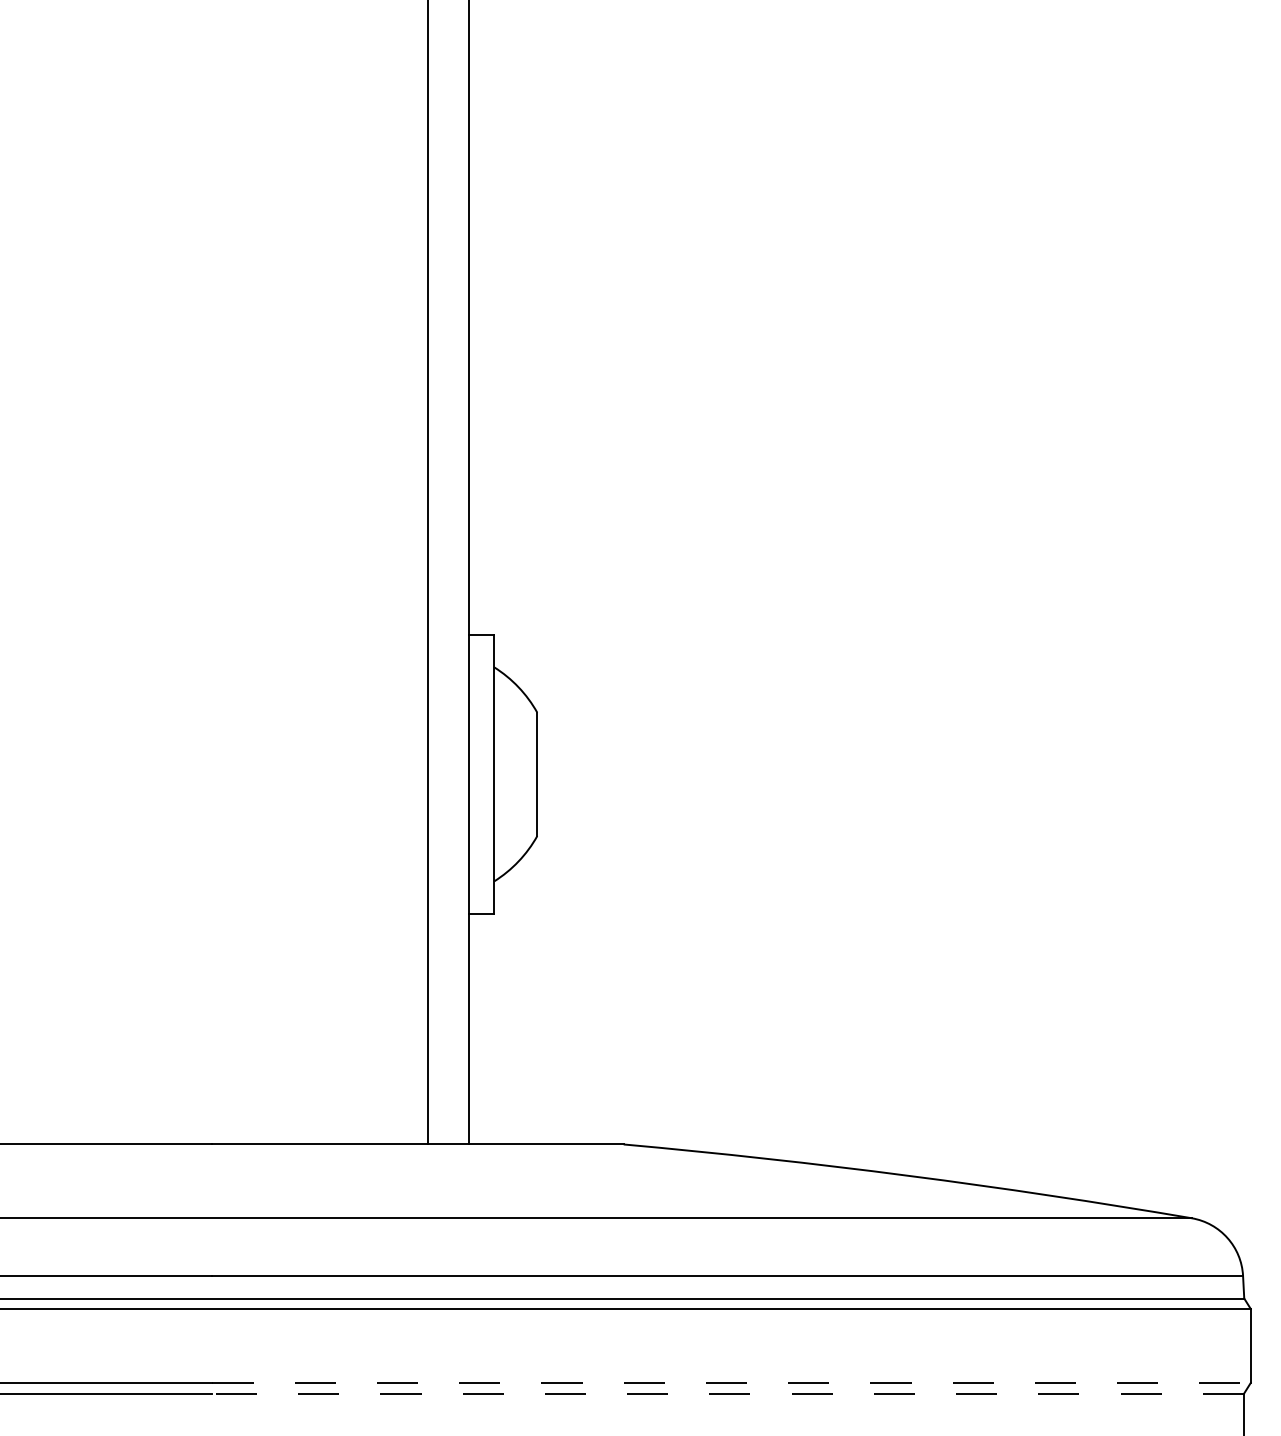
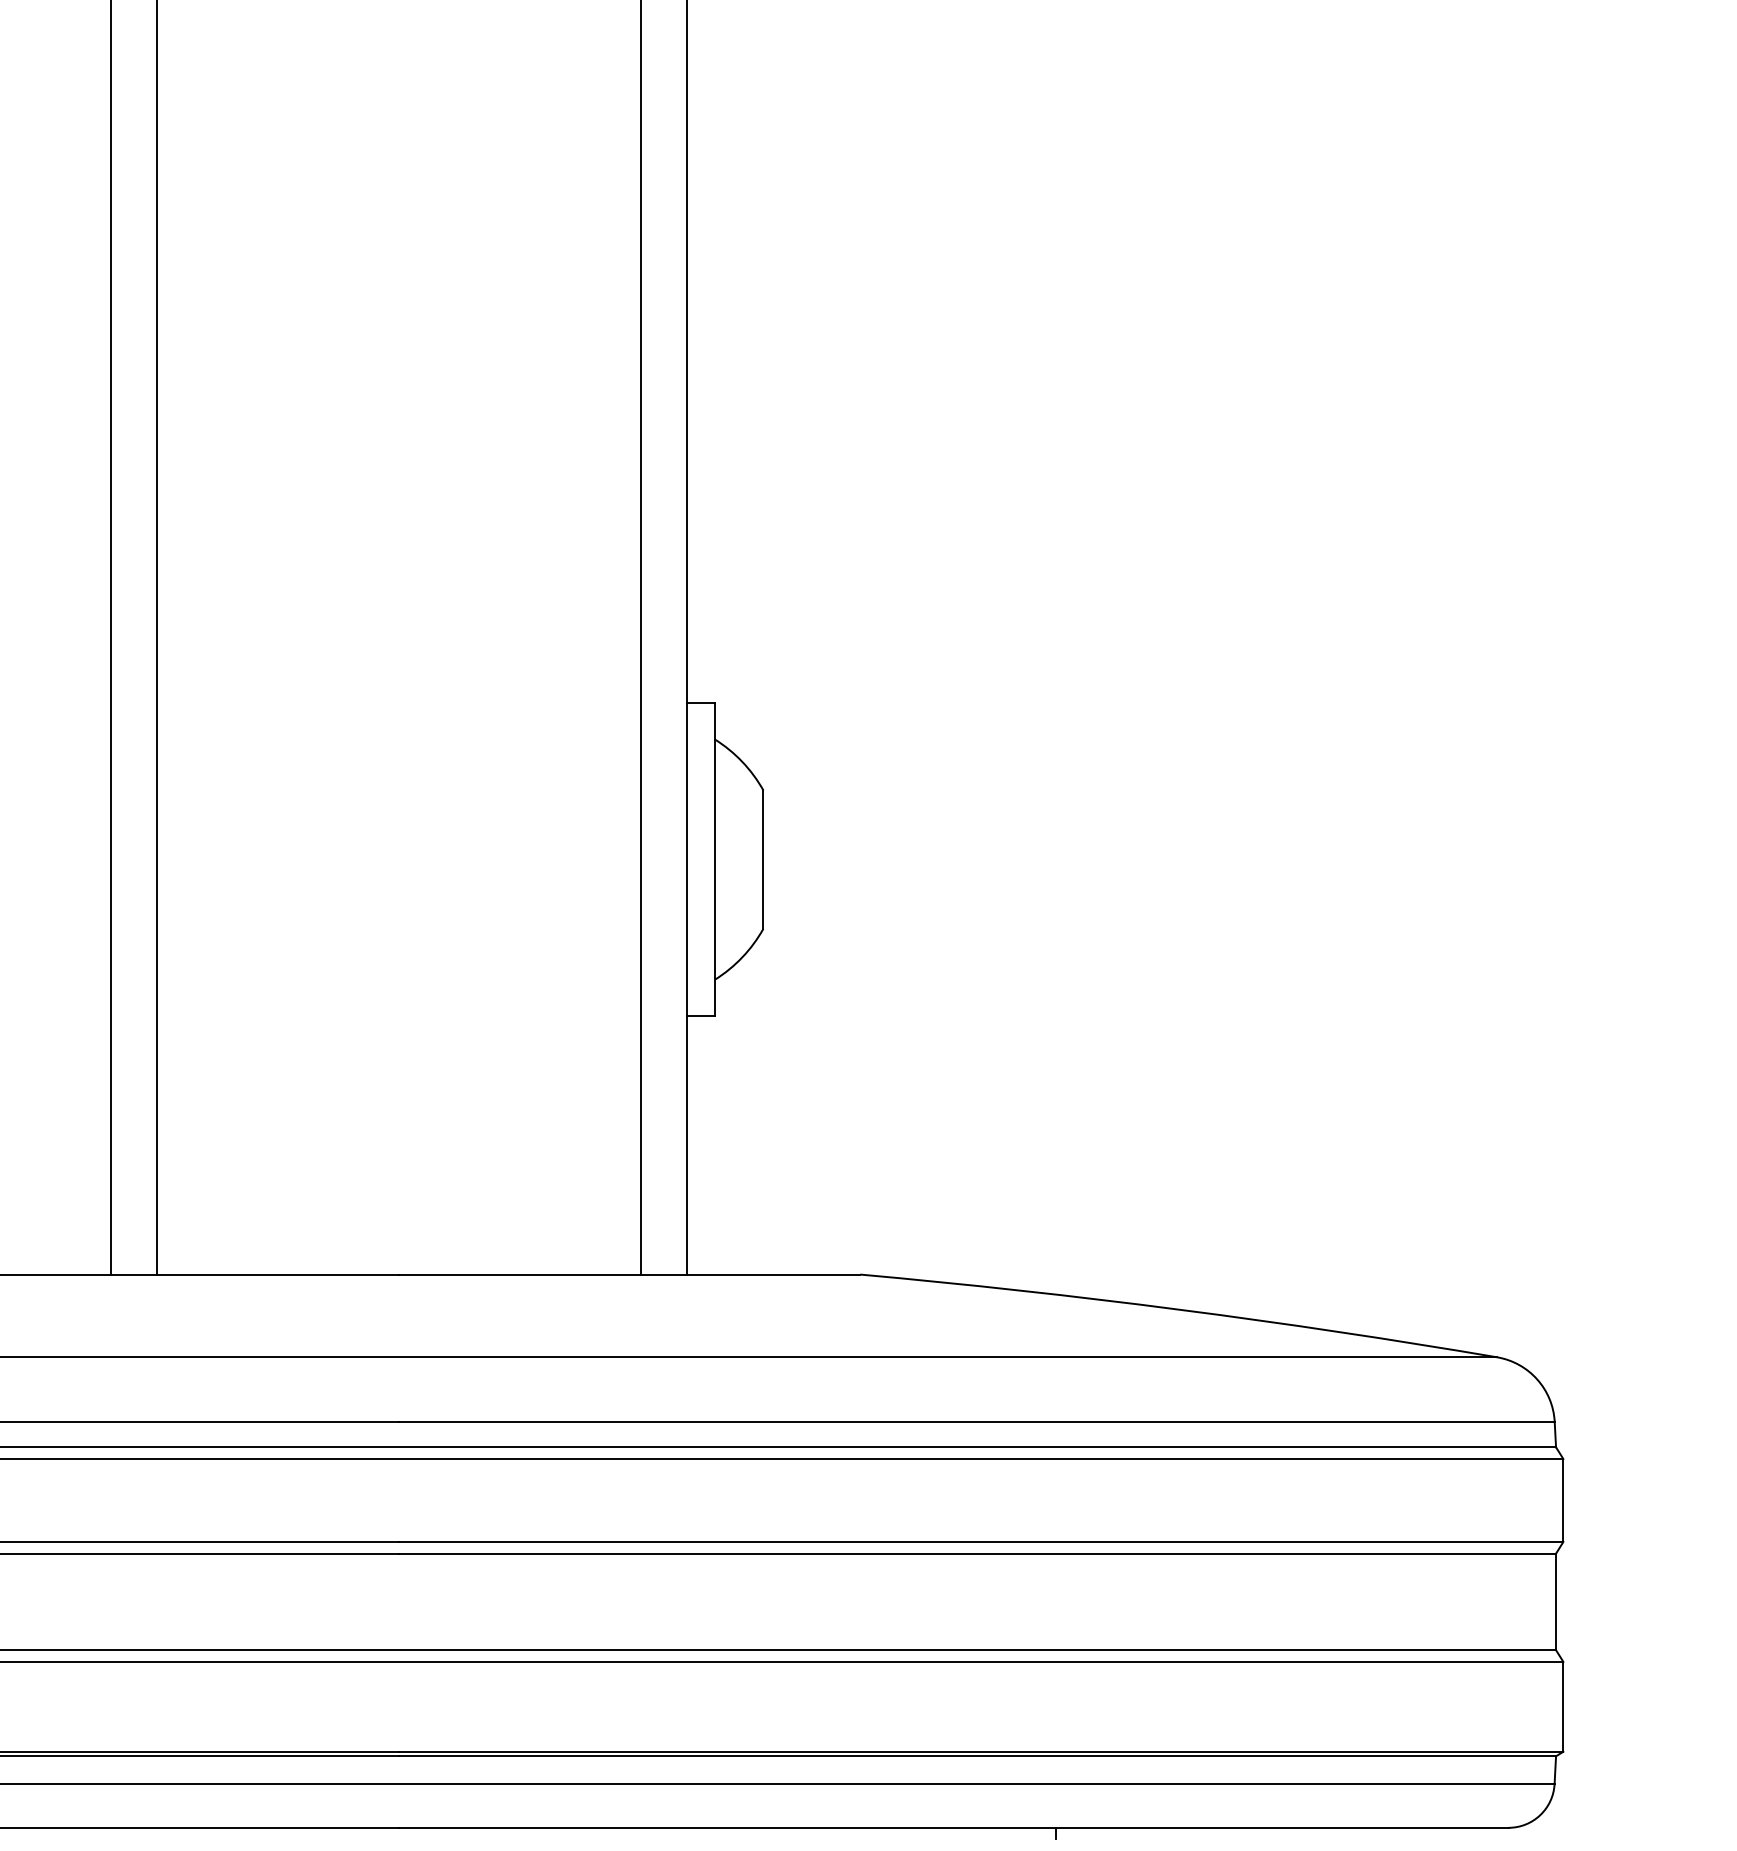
line: (731, 1382) -> (981, 1541), dashed -> solid
line: (727, 1394) -> (976, 1554), dashed -> solid

